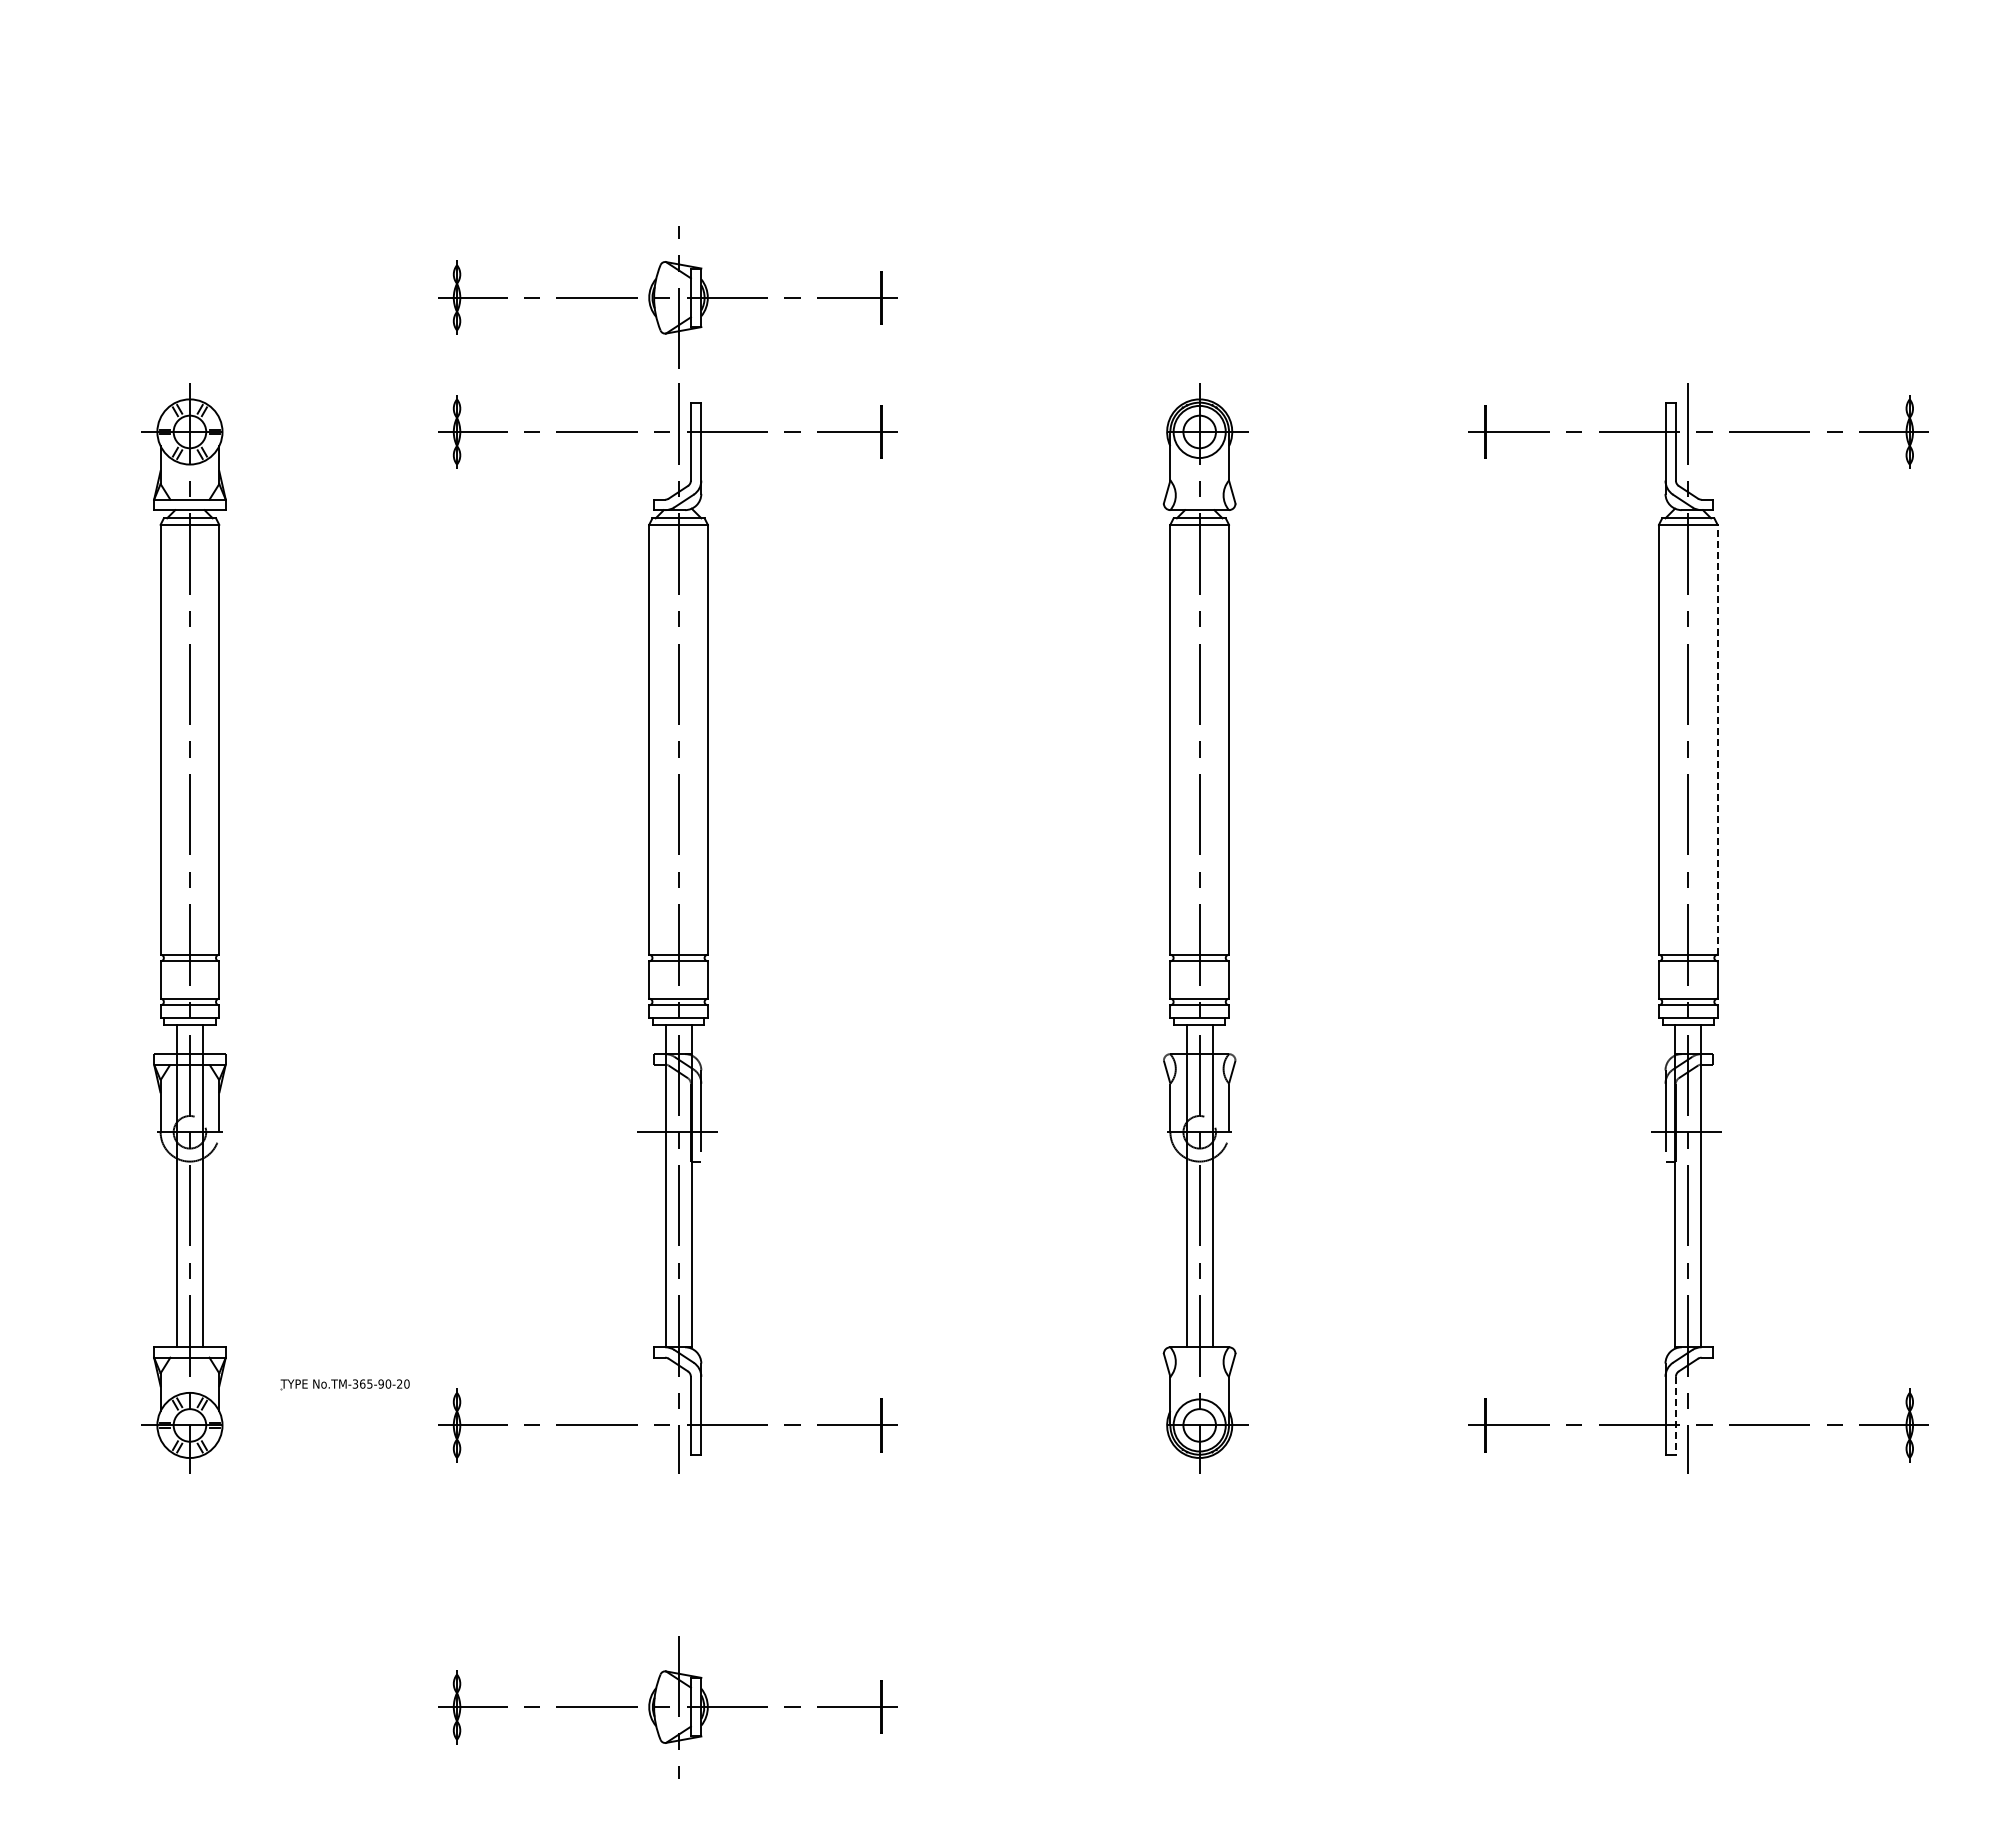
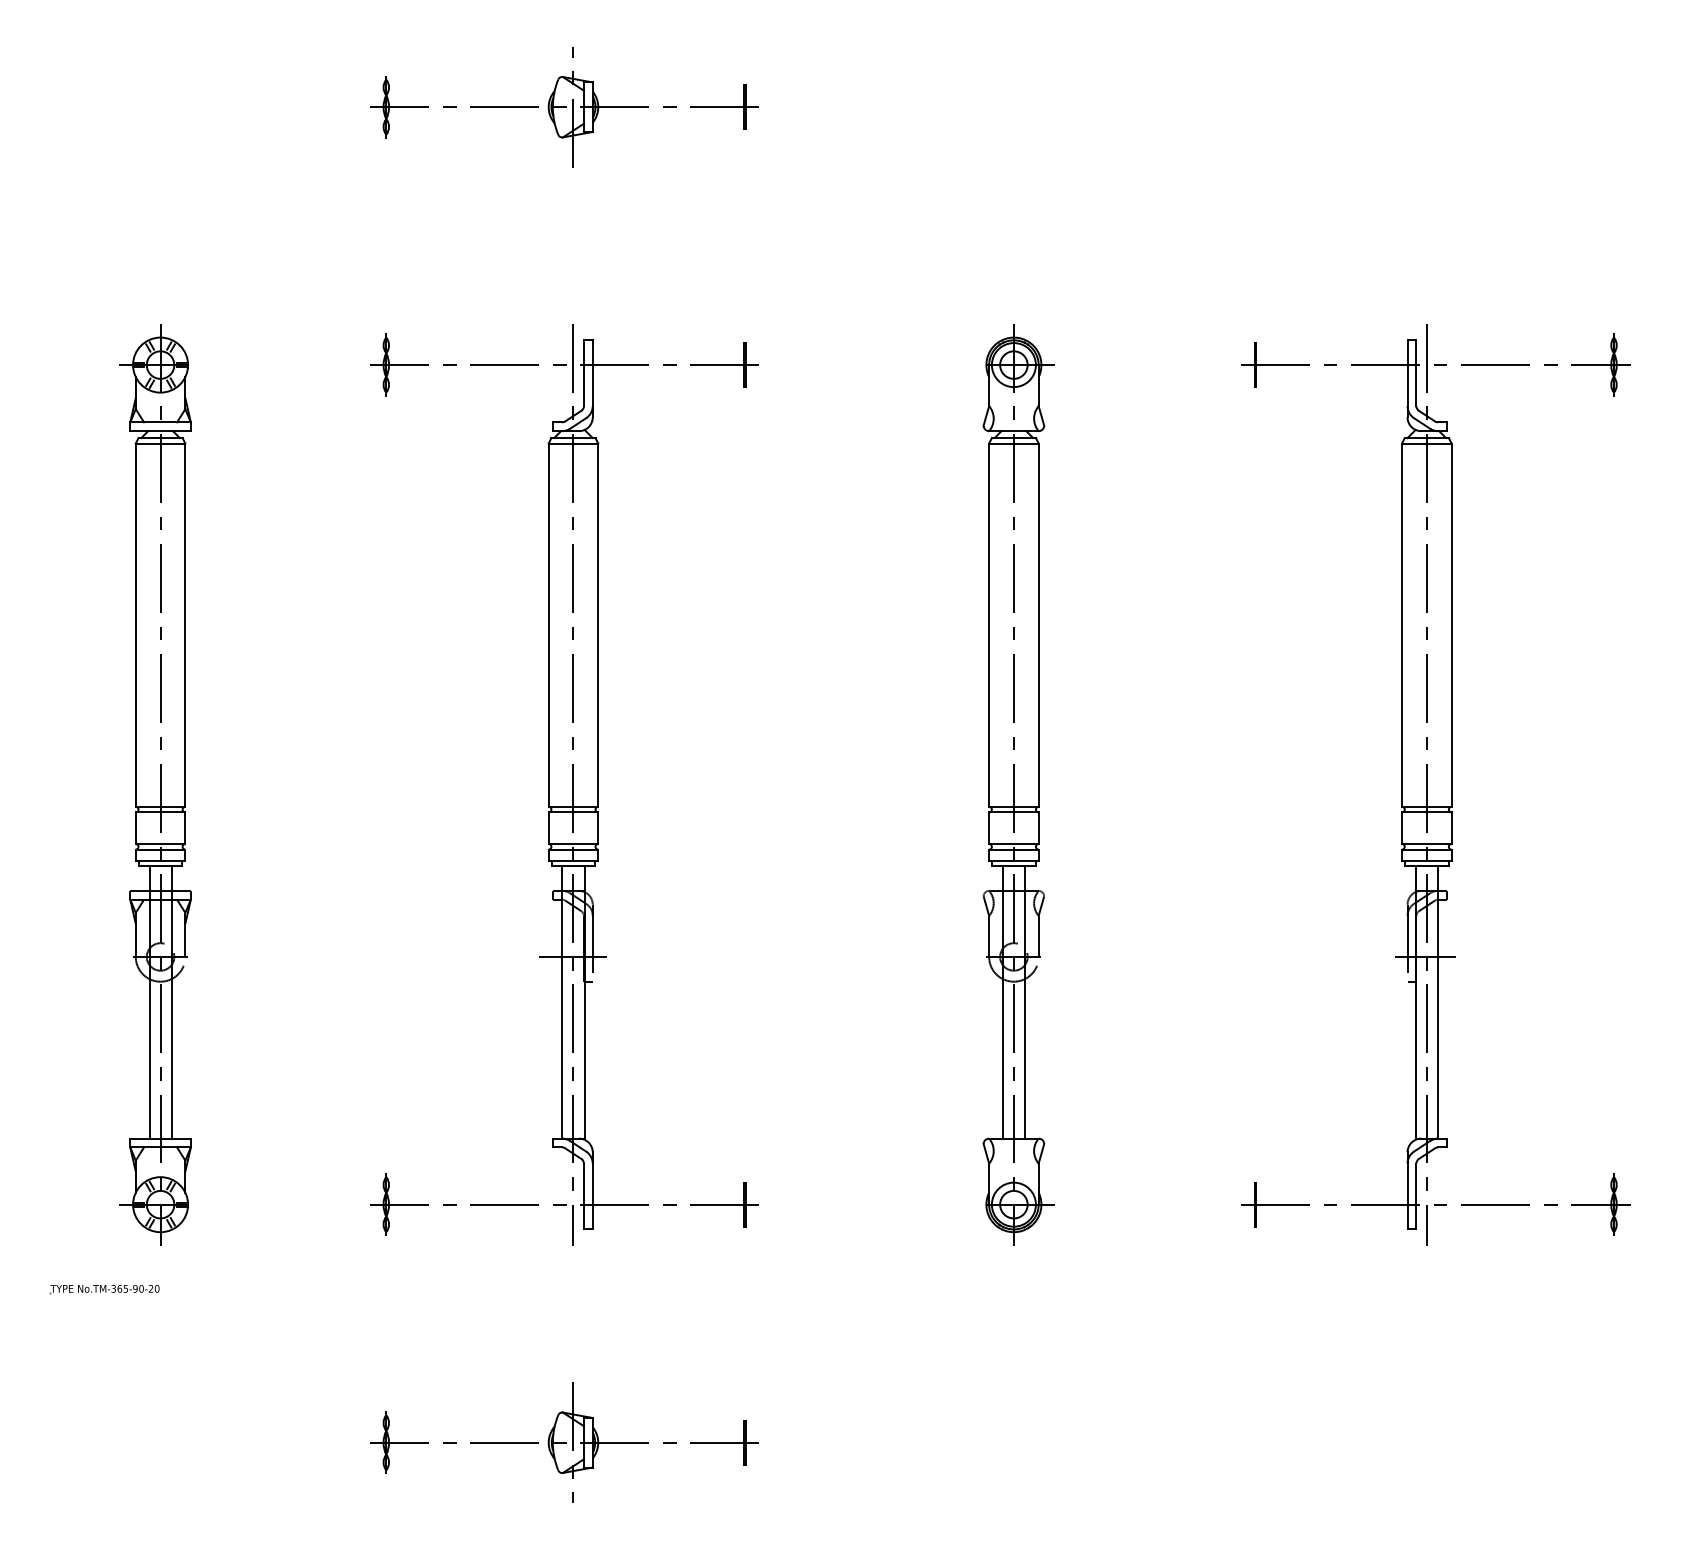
part: (667, 297) -> (564, 106), moved
line: (1717, 739) -> (1451, 624), dashed -> solid
part: (344, 1384) -> (104, 1289), moved
line: (1675, 1415) -> (1416, 1196), dashed -> solid

